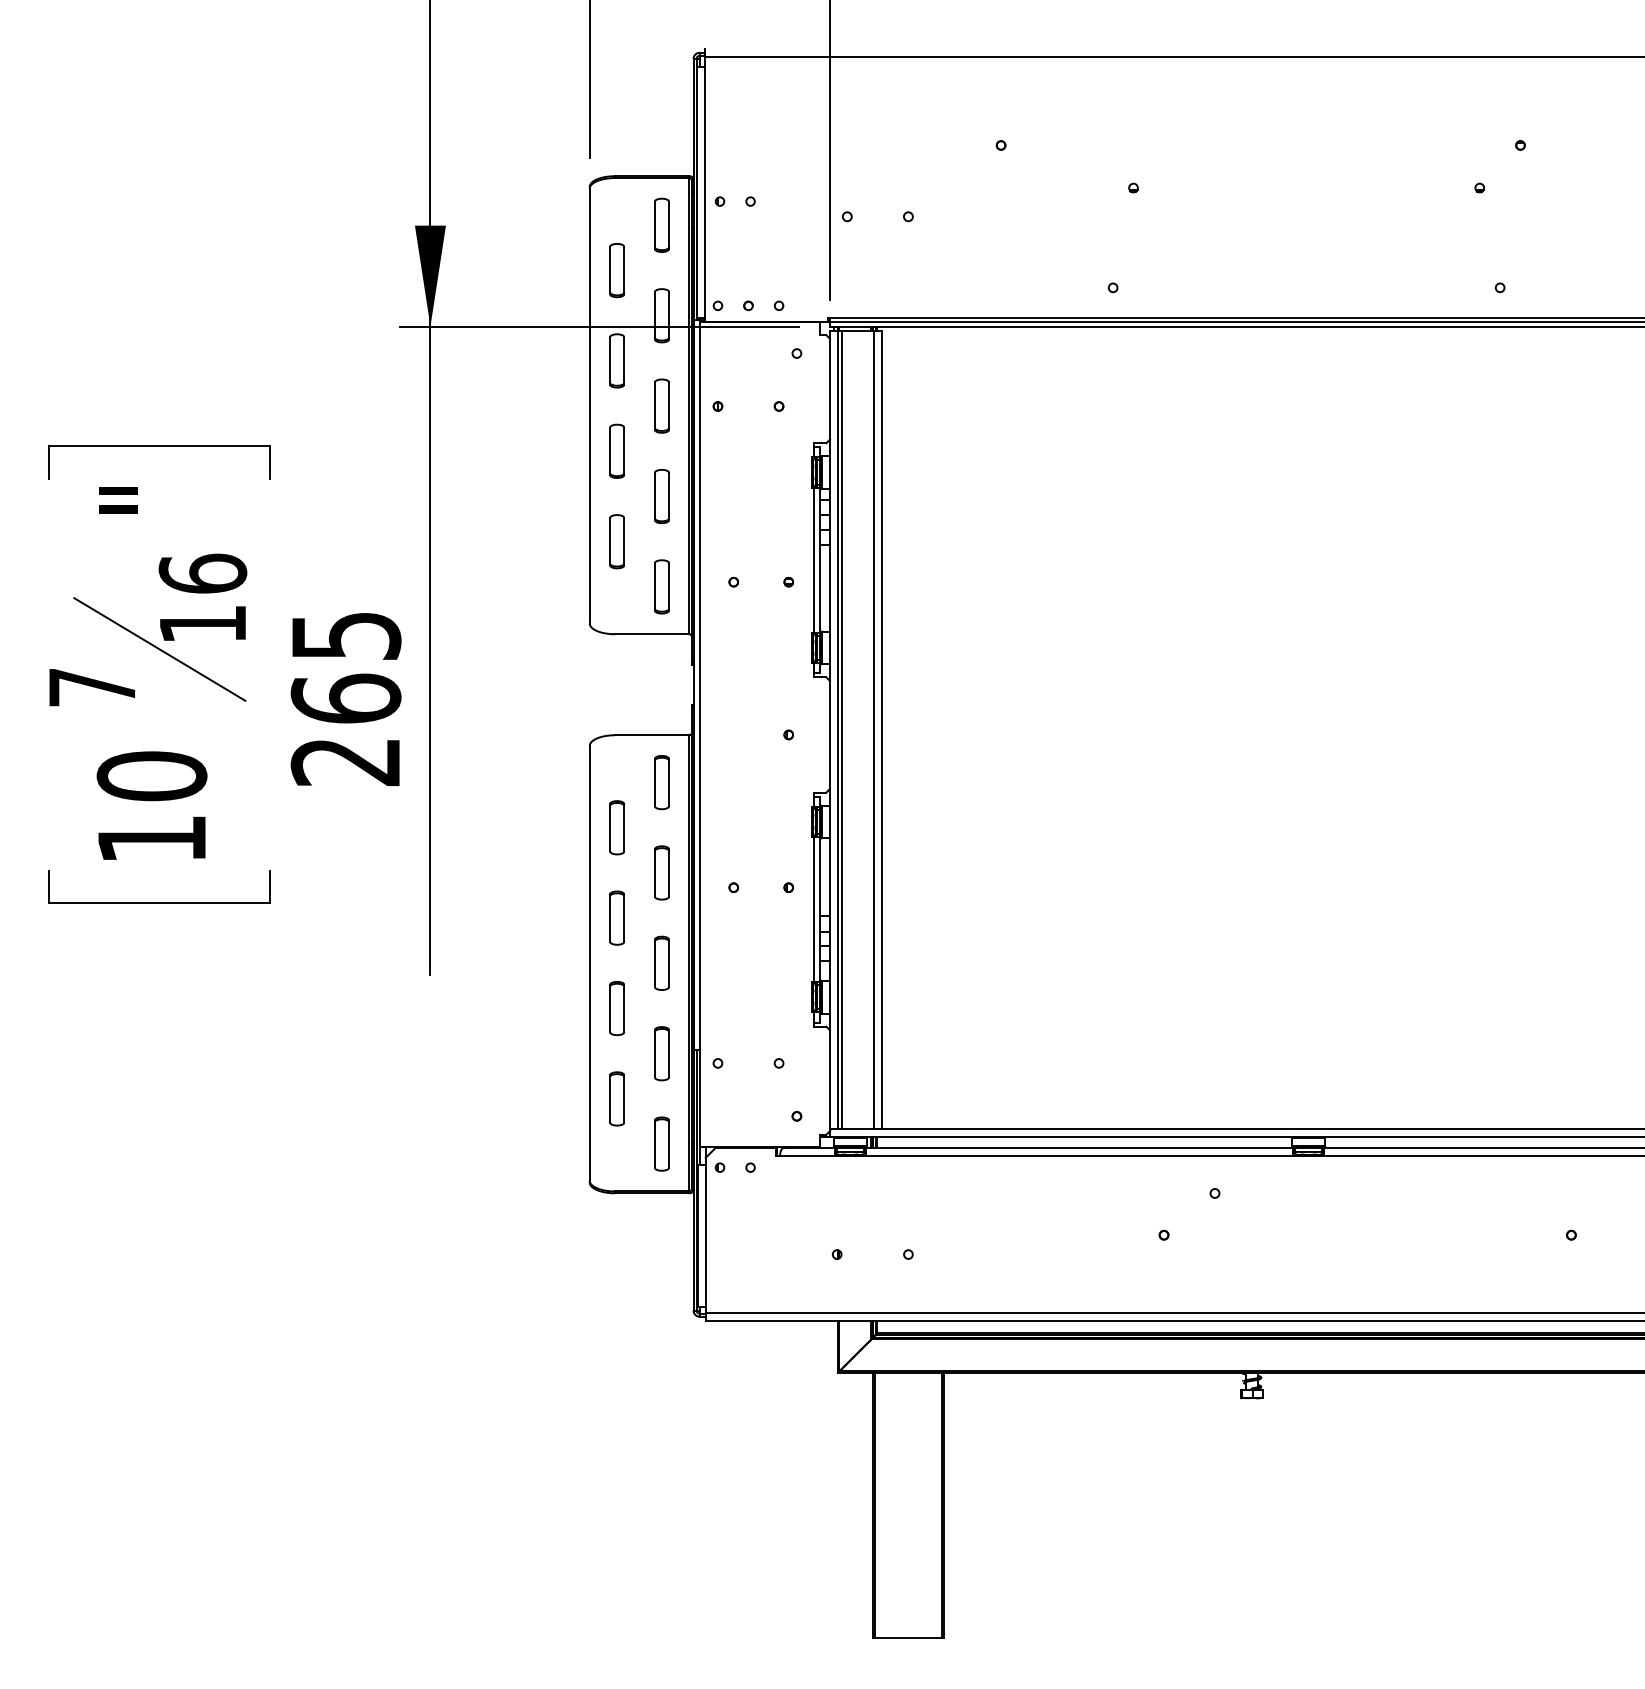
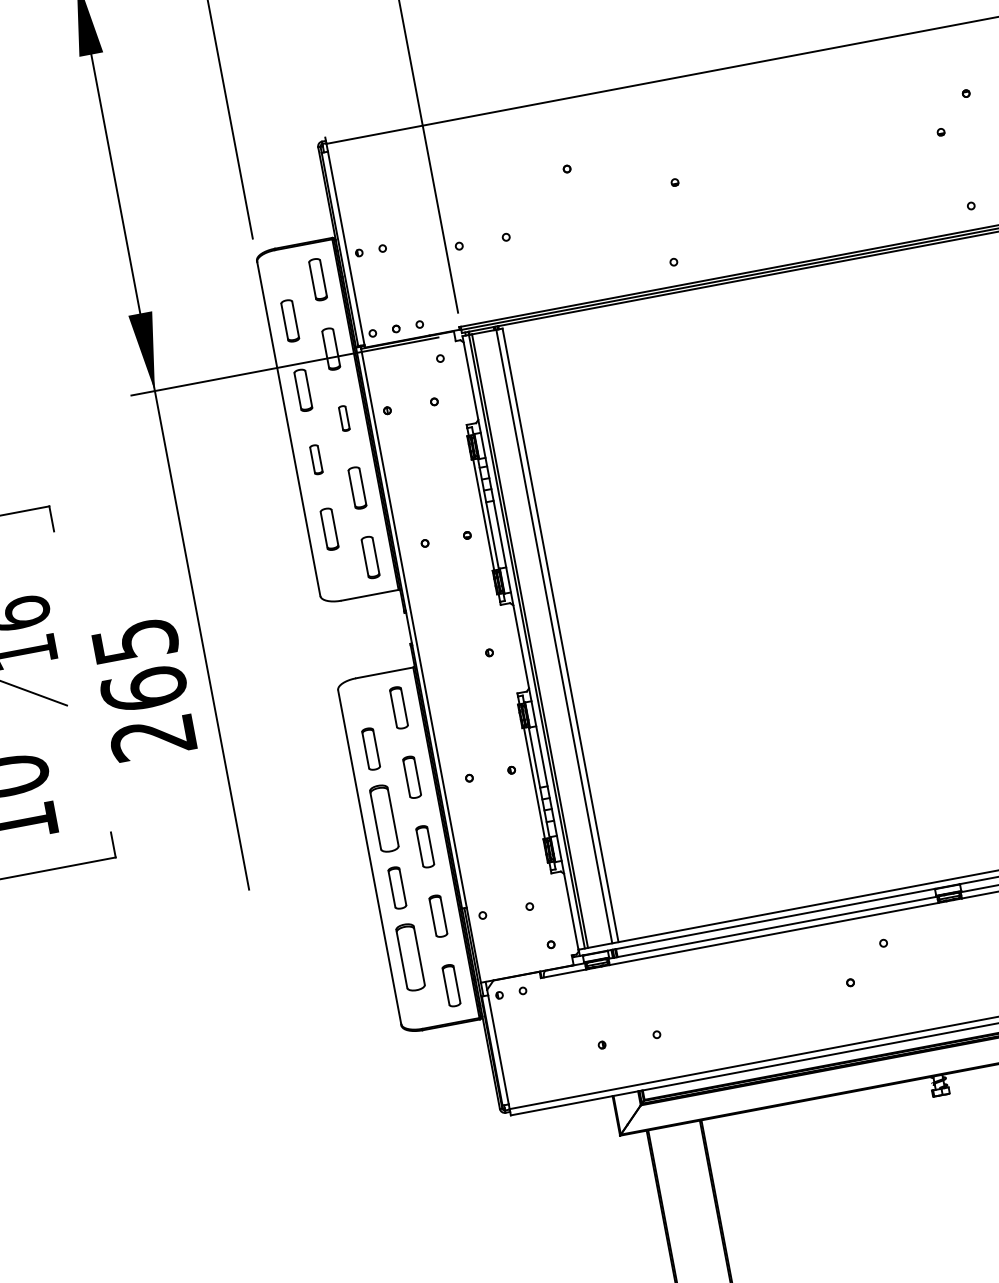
part: (661, 405) -> (343, 418), size x0.6
part: (616, 450) -> (315, 459), size x0.7
part: (616, 917) -> (383, 818), size x1.6
part: (616, 1098) -> (409, 957), size x1.6

